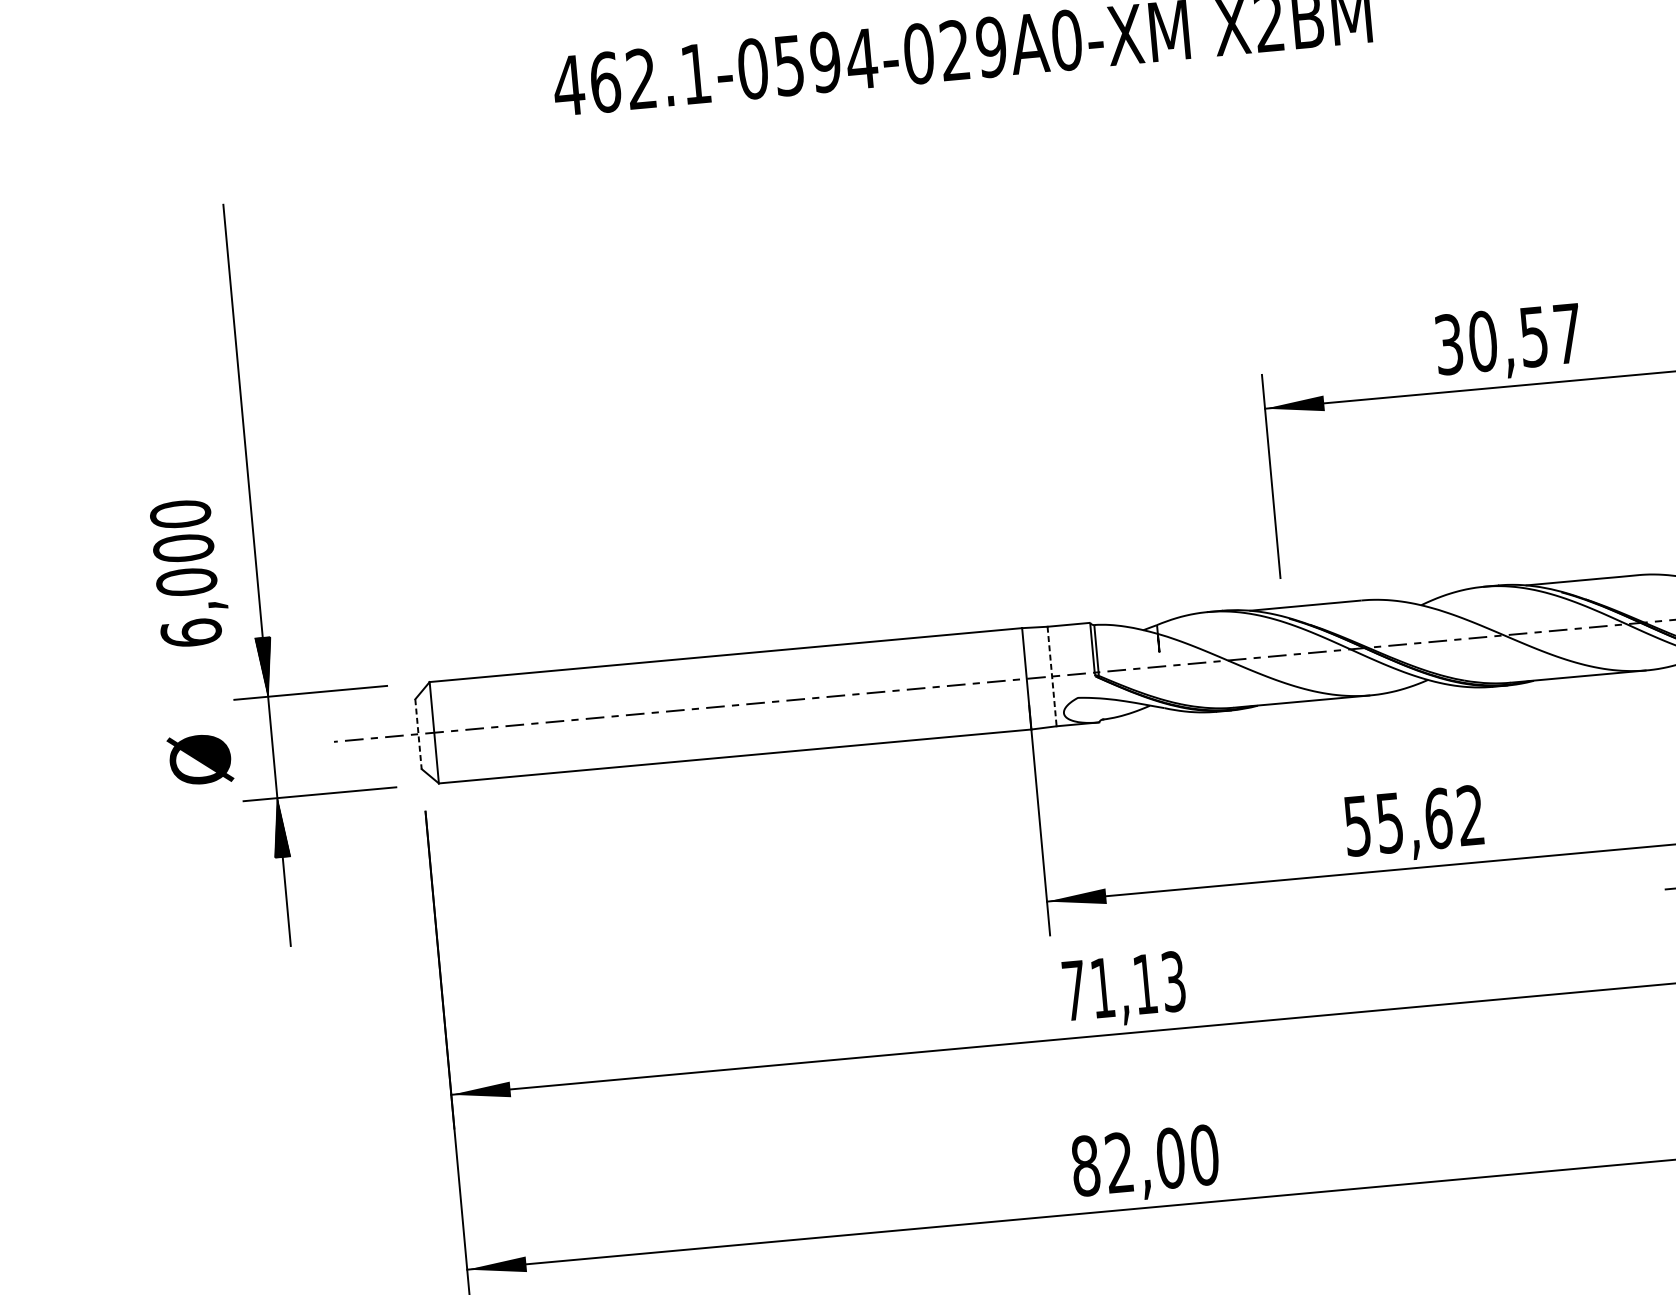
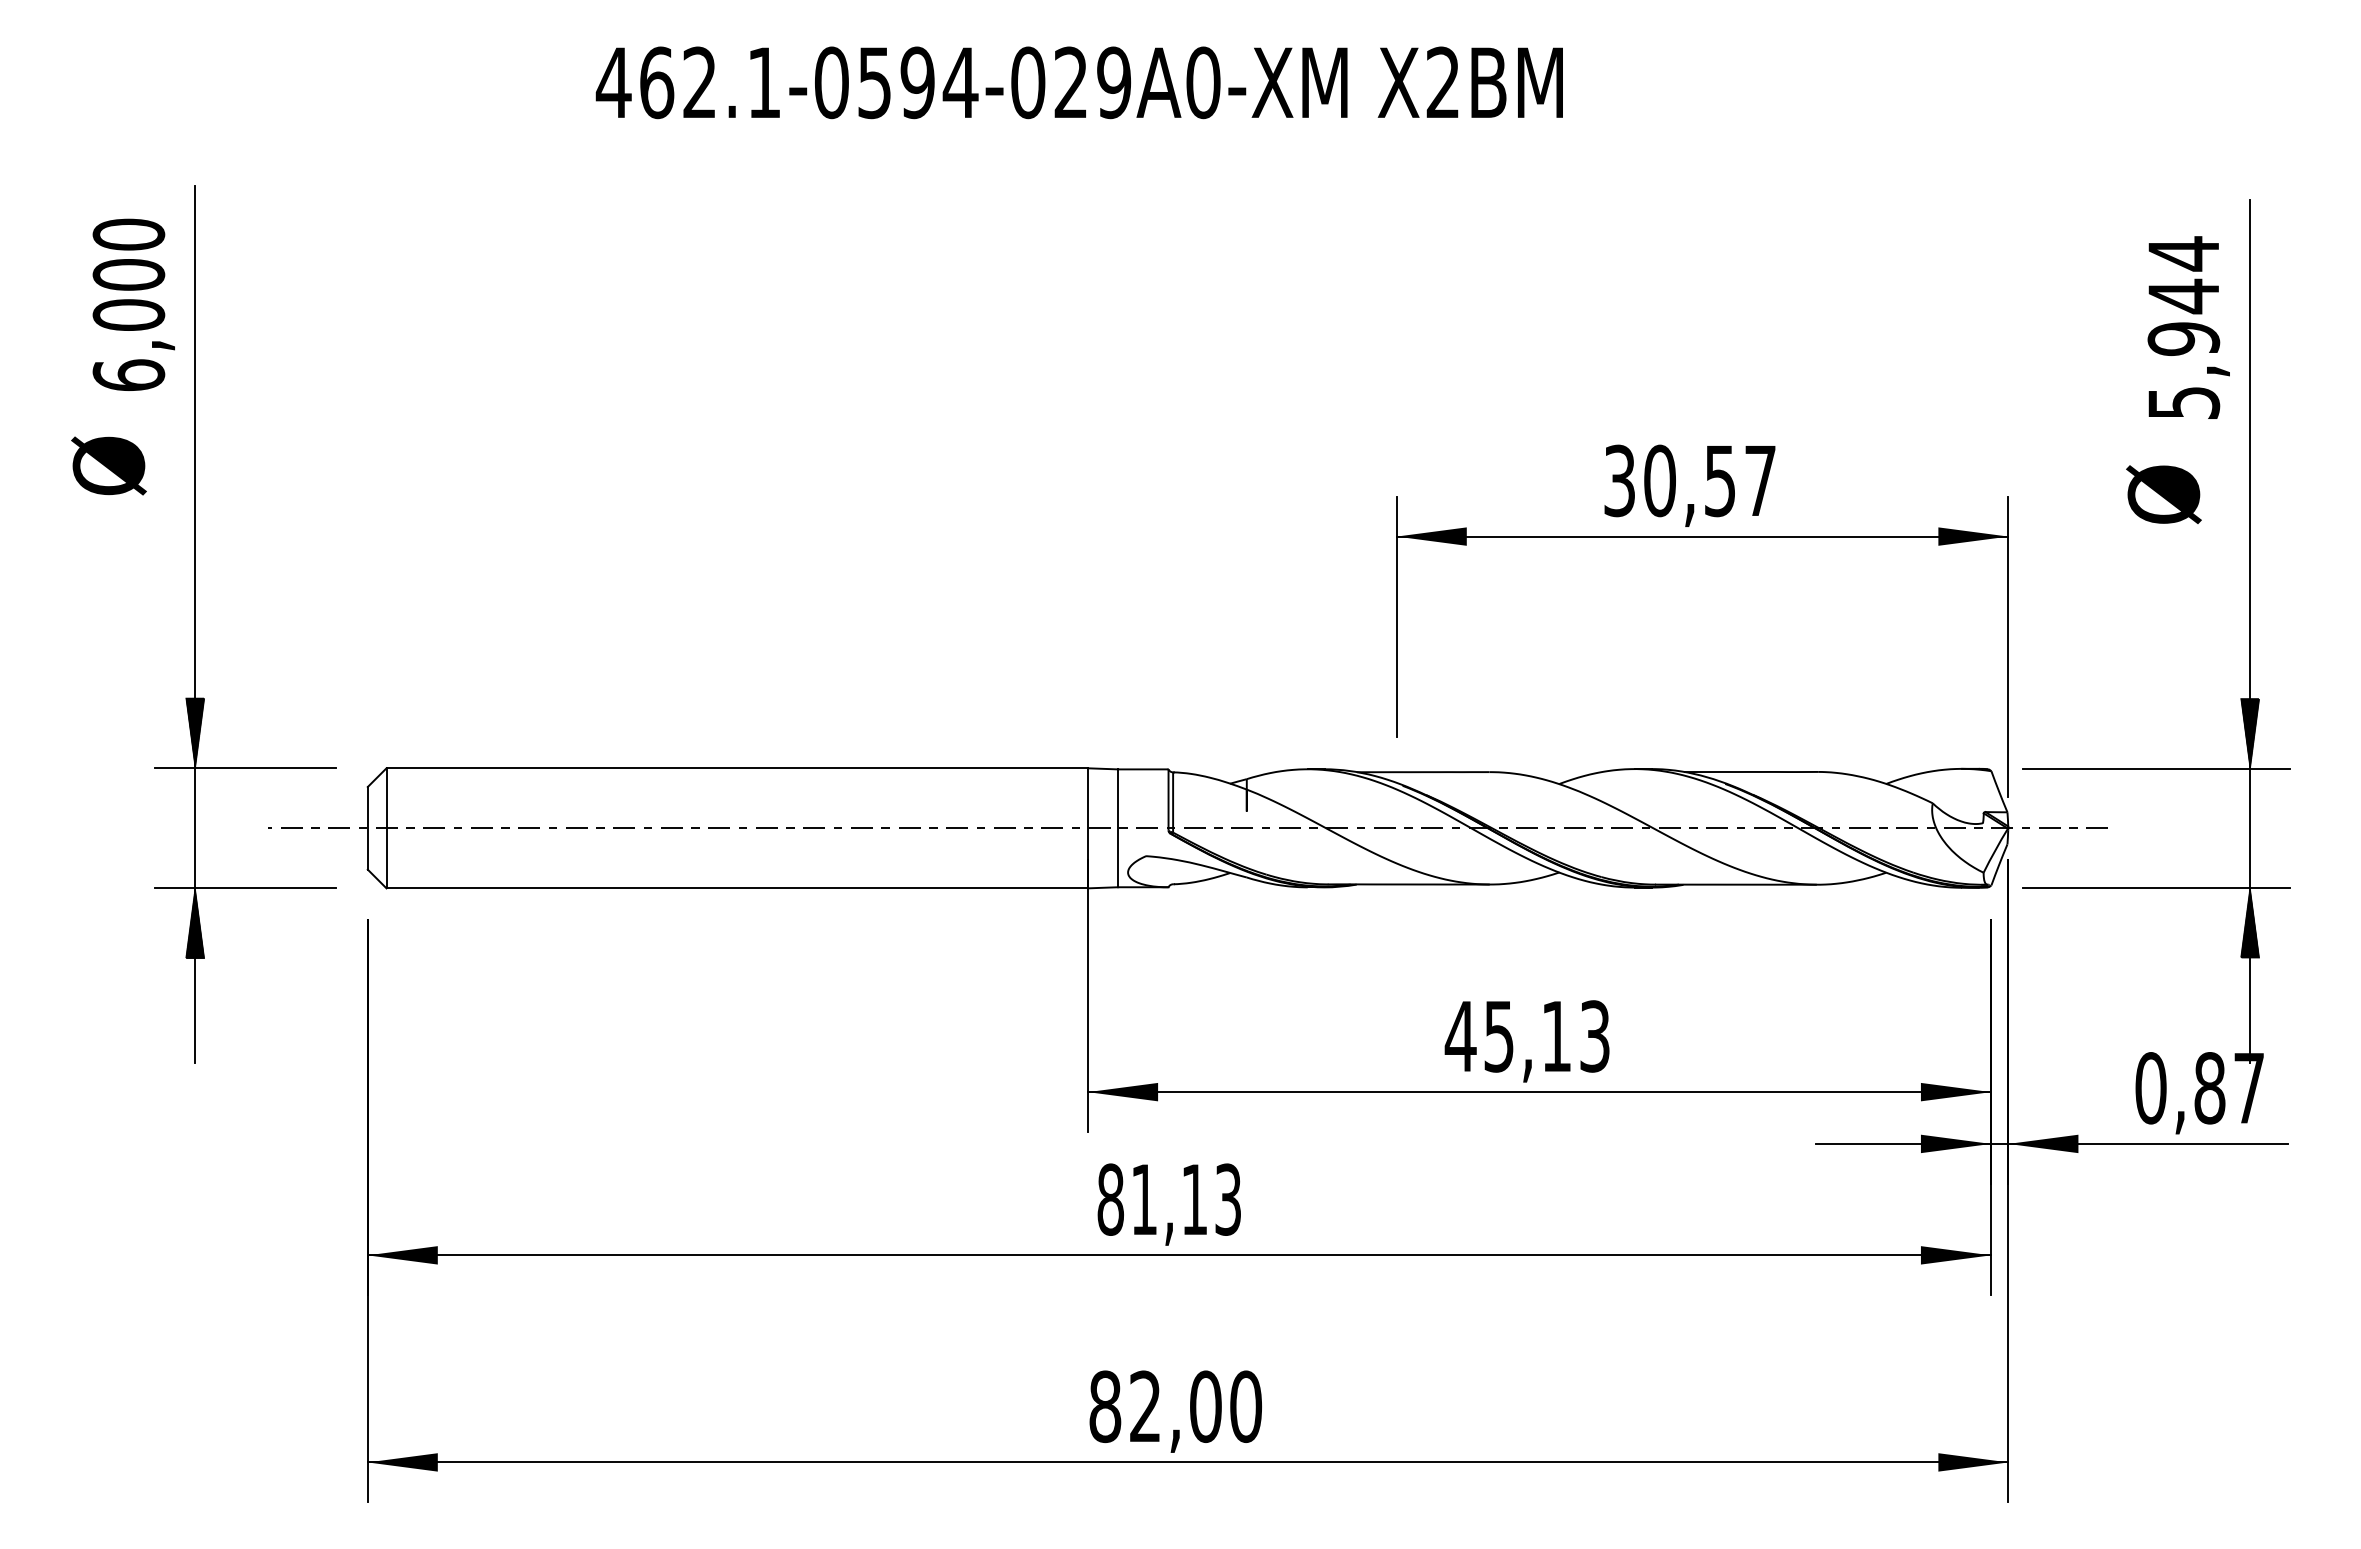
text: (189, 572) -> (133, 304), moved
line: (1052, 676) -> (1118, 828), dashed -> solid
line: (418, 734) -> (367, 828), dashed -> solid
text: (199, 759) -> (108, 465), moved
text: (1413, 820) -> (1526, 1036), 55,62 -> 45,13
text: (1074, 990) -> (1110, 1199), 71,13 -> 81,13

